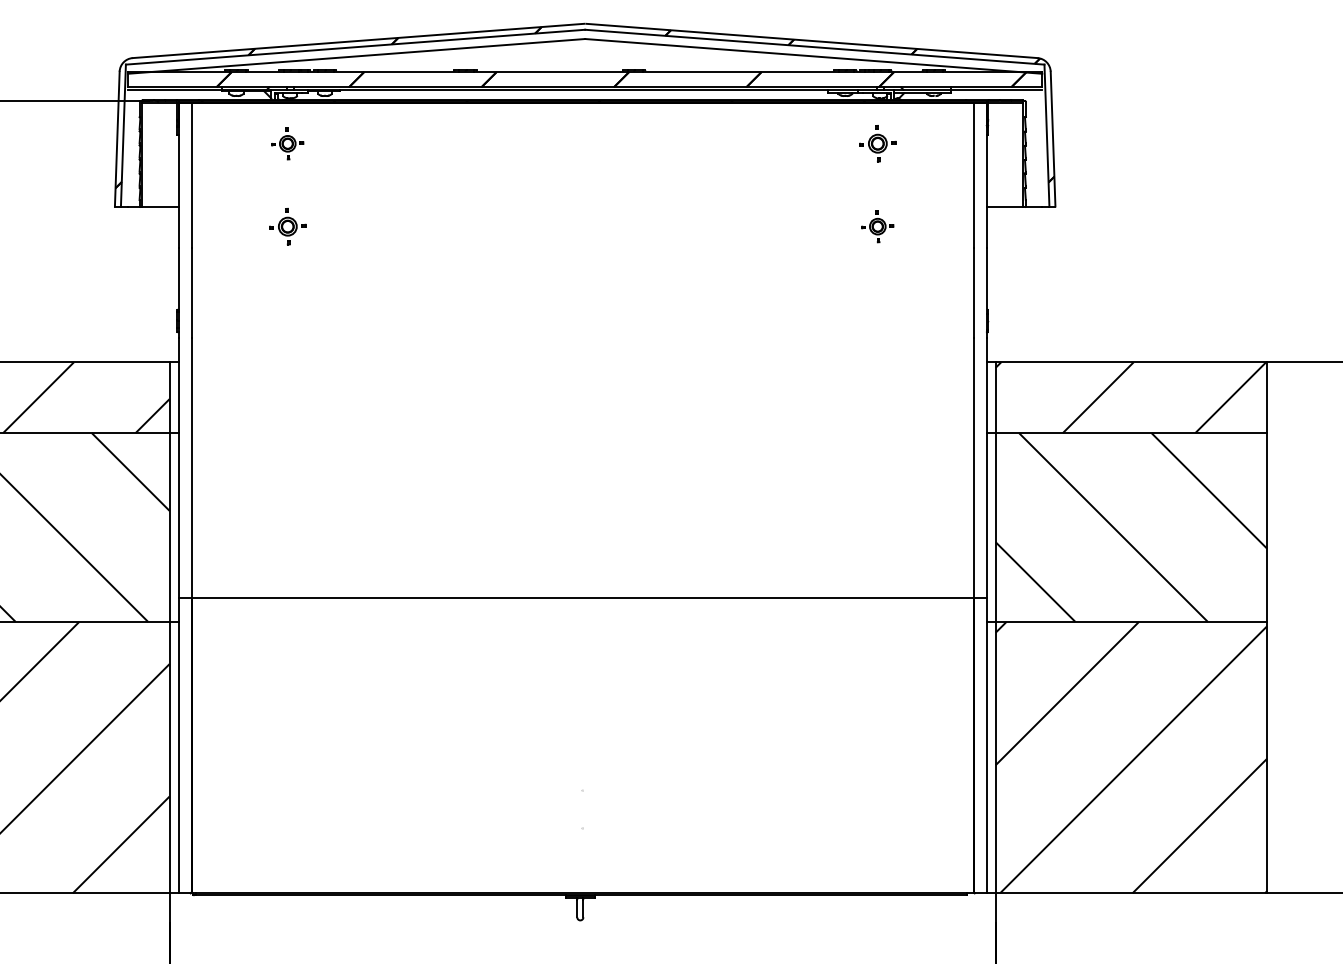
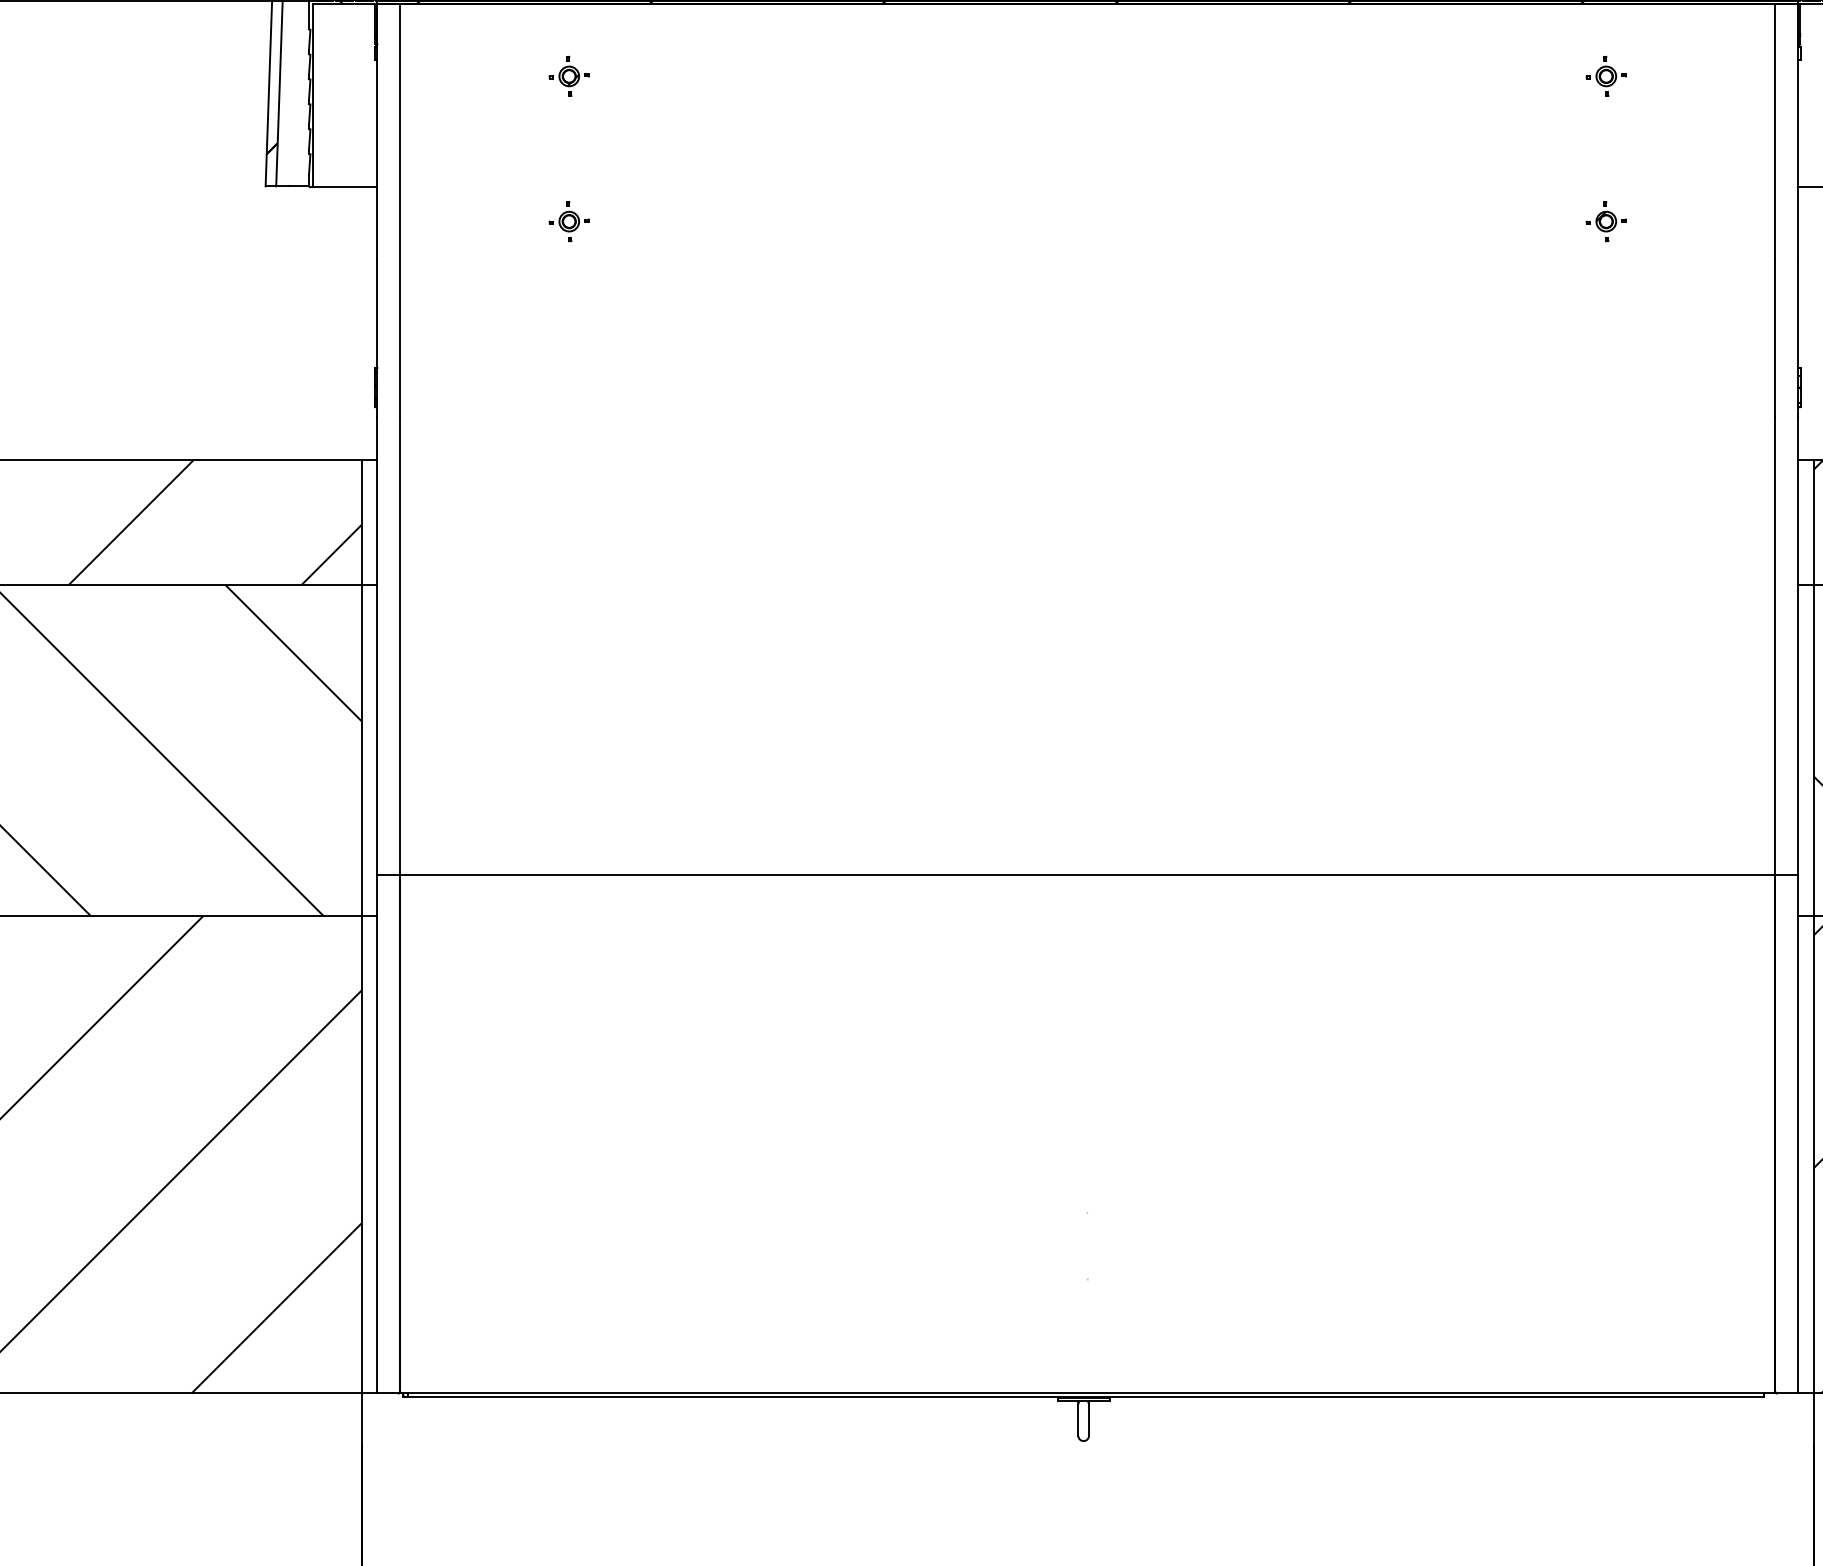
part: (287, 144) -> (568, 77), size x0.71
part: (877, 144) -> (1605, 77), size x0.62
part: (287, 226) -> (568, 221), size x0.62
part: (877, 226) -> (1605, 221), size x0.71

